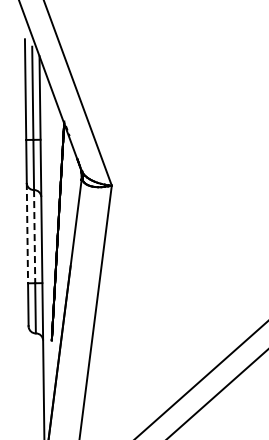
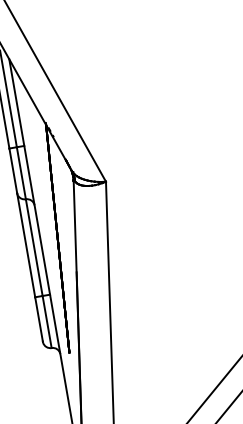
line: (27, 233) -> (26, 245), dashed -> solid
line: (34, 236) -> (34, 247), dashed -> solid

